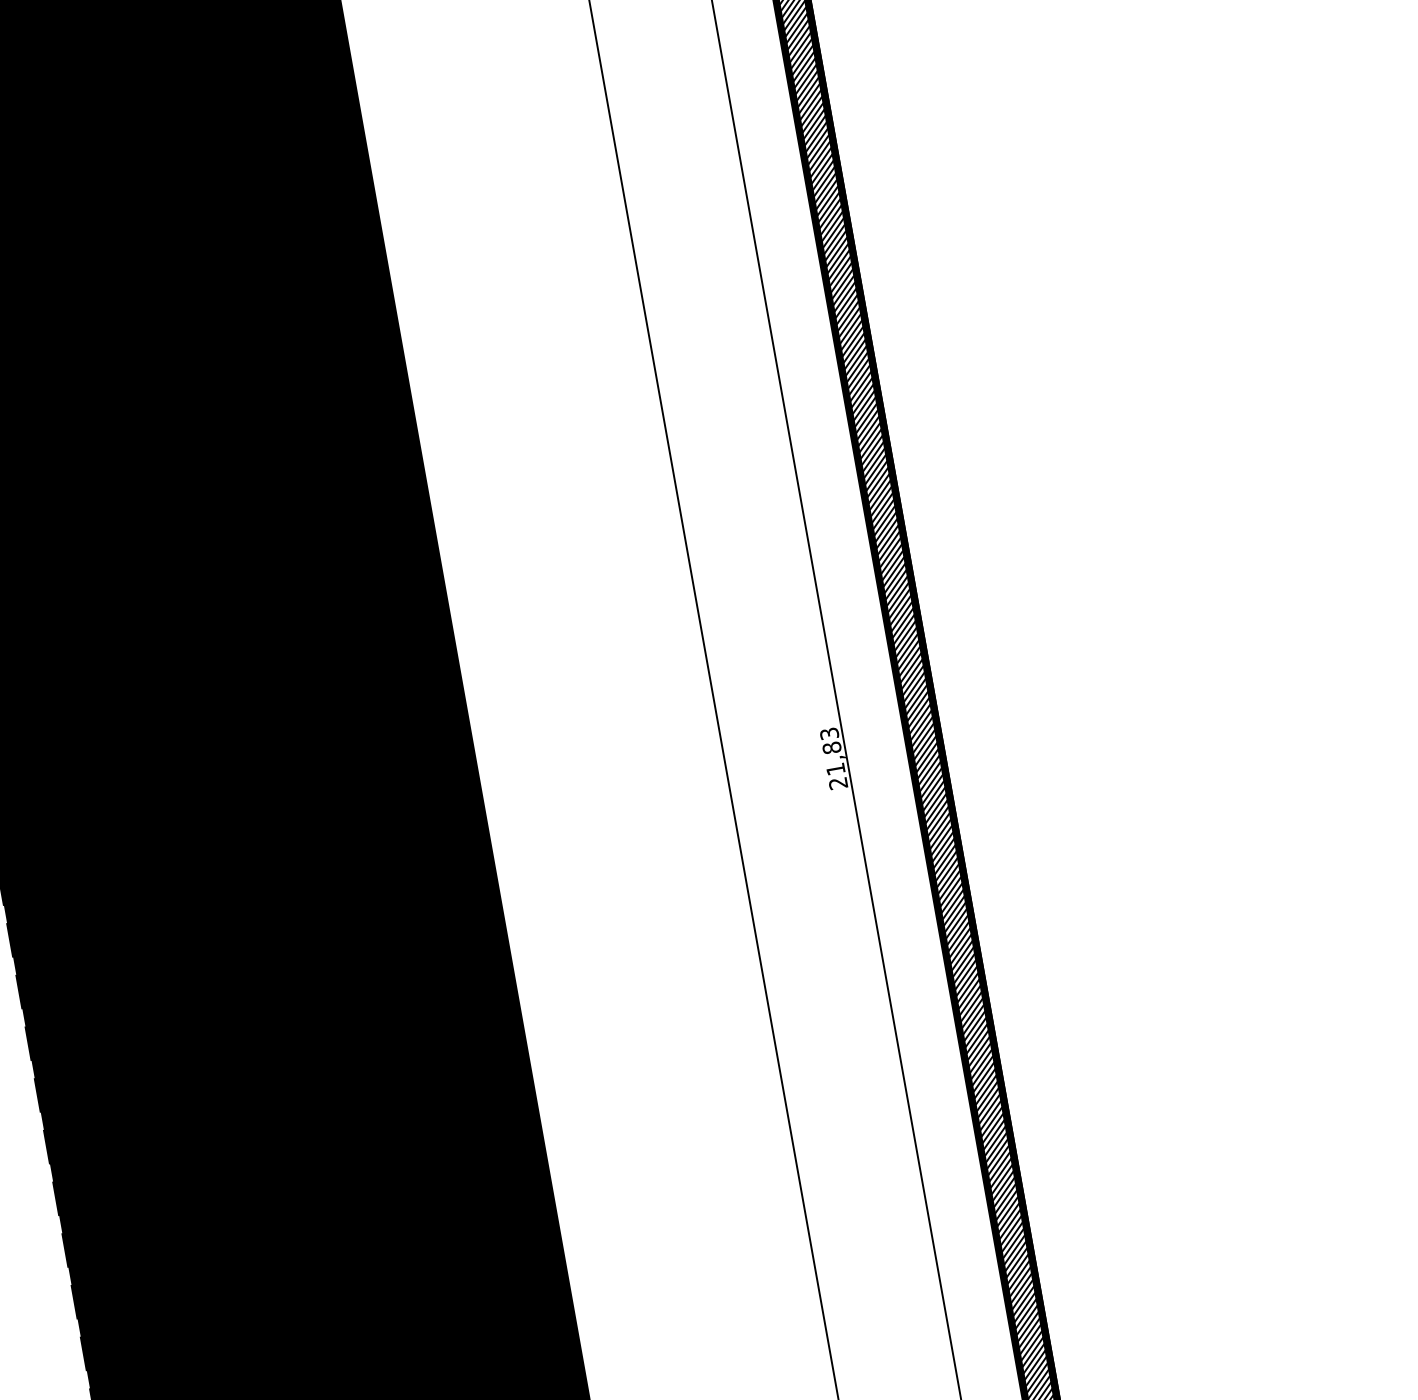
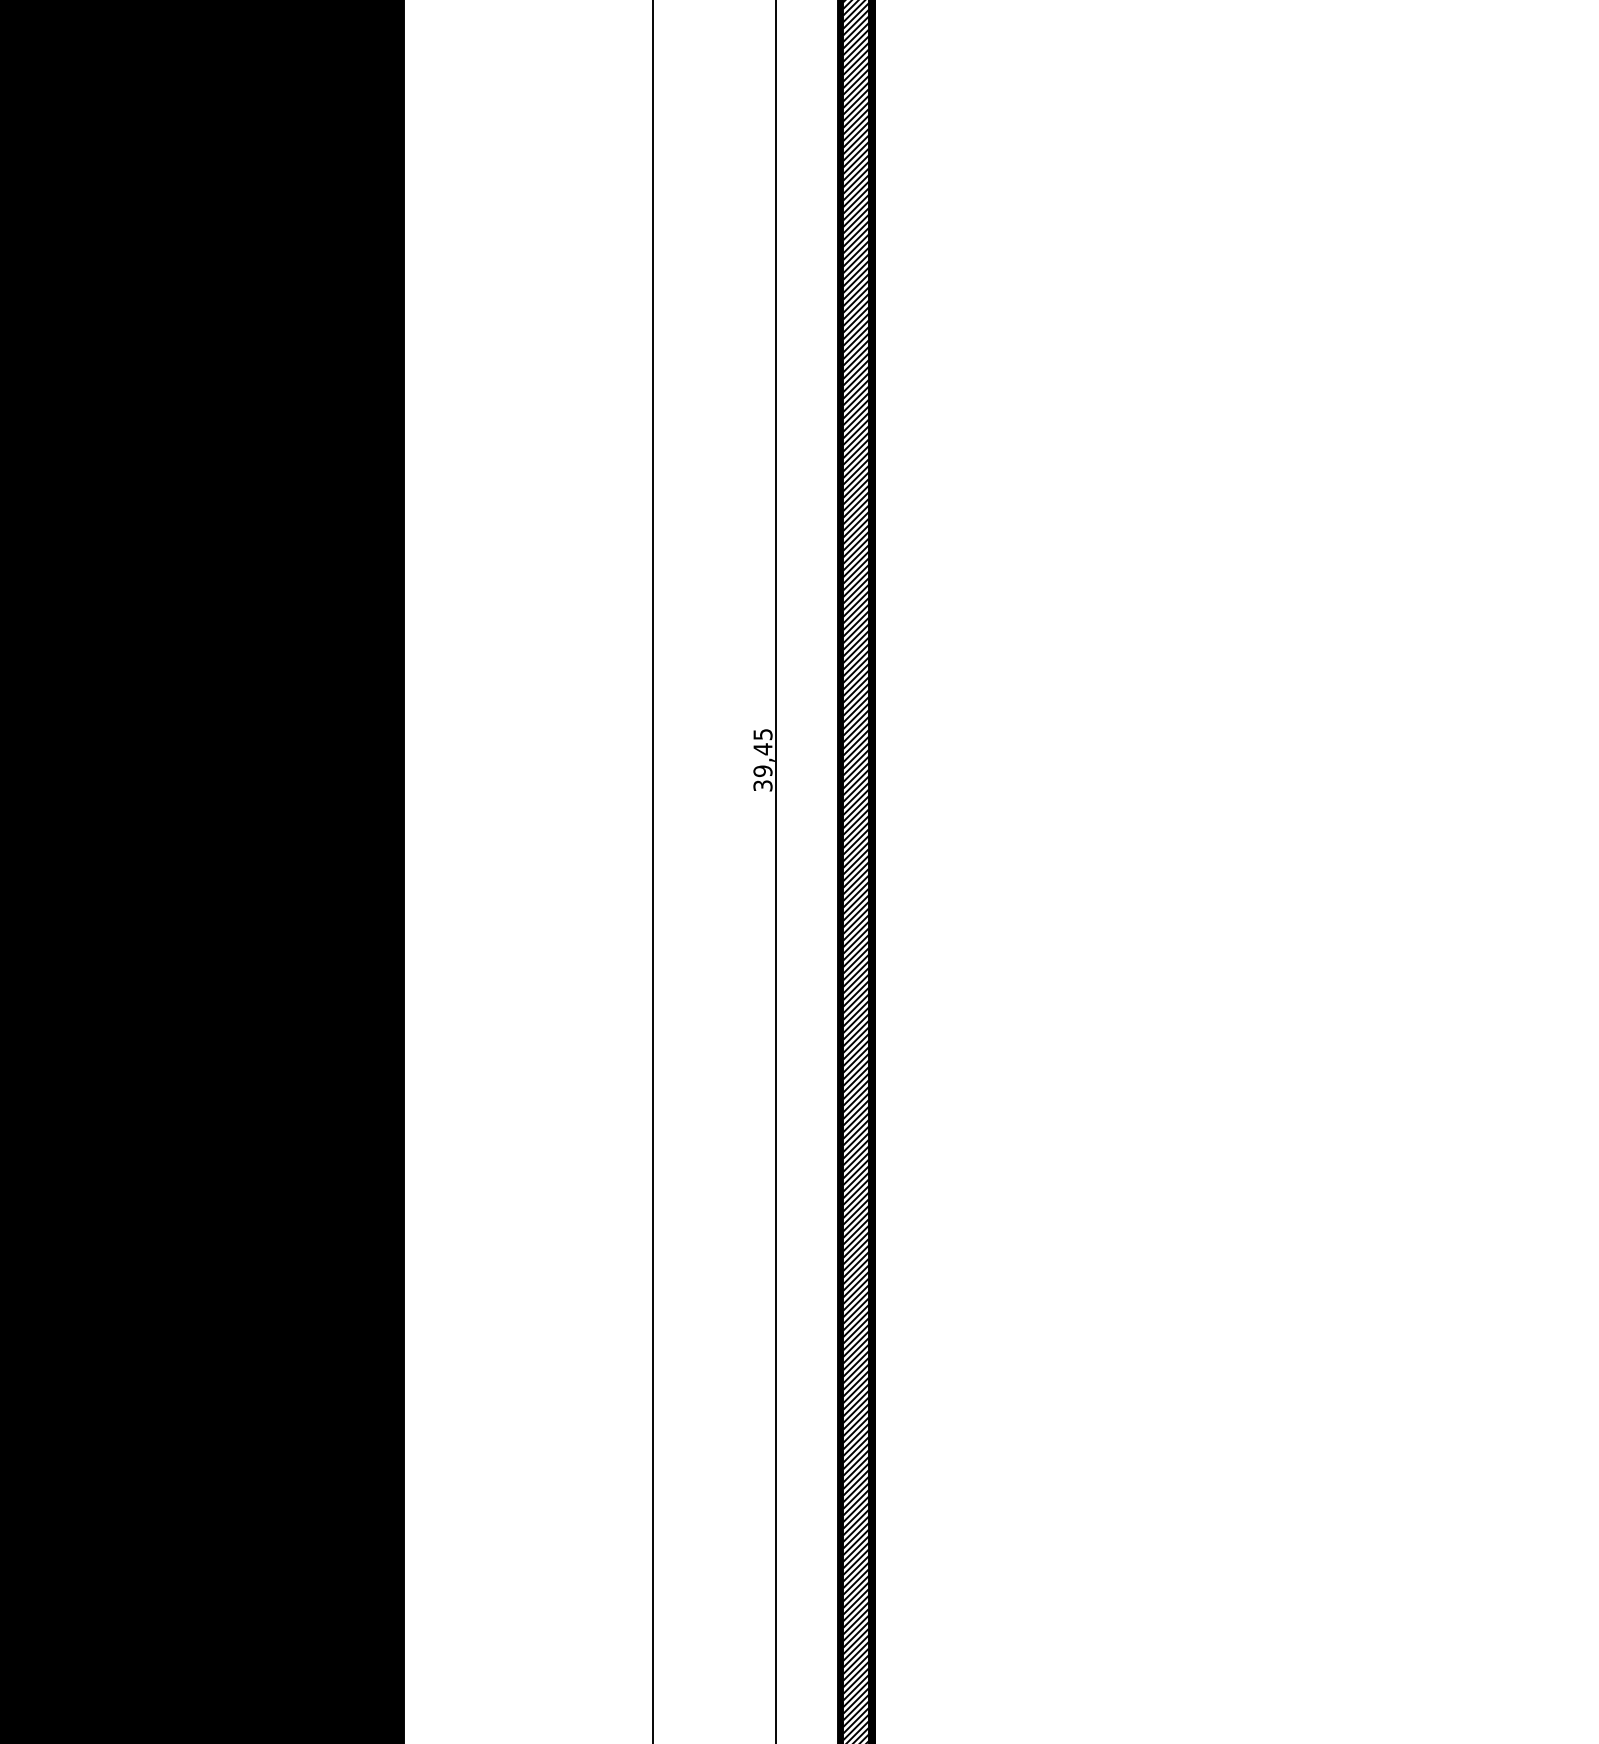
text: (833, 758) -> (762, 760), 21,83 -> 39,45

